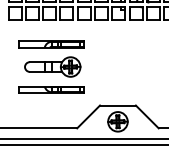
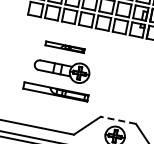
part: (51, 44) -> (65, 47), size x0.6
line: (117, 105) -> (117, 120), solid -> dashed

